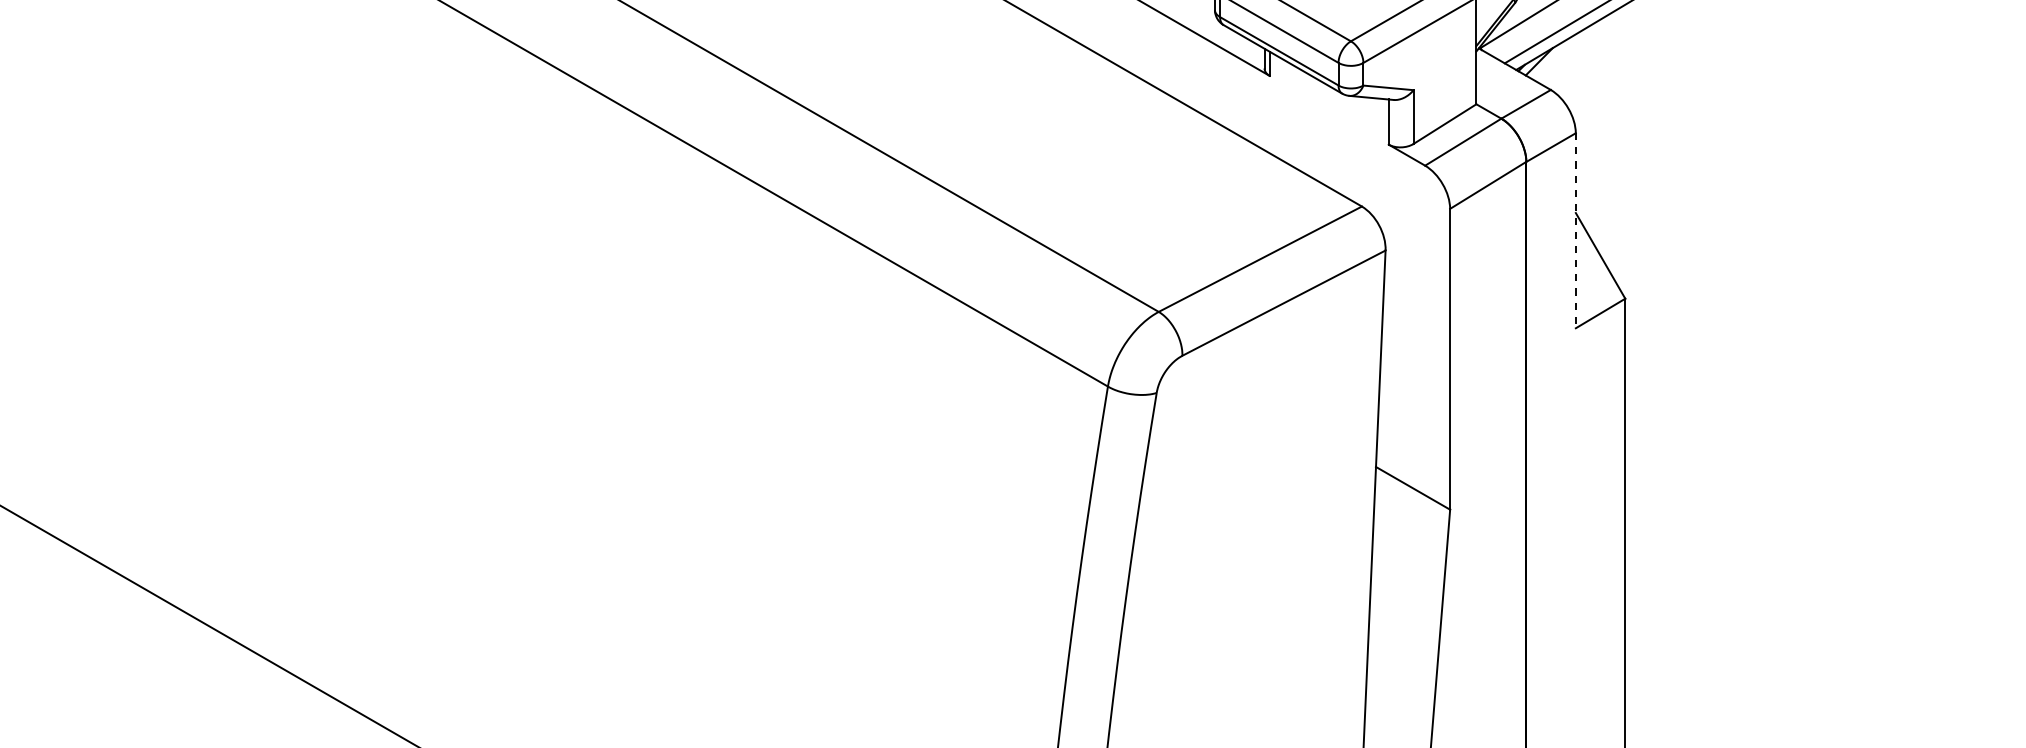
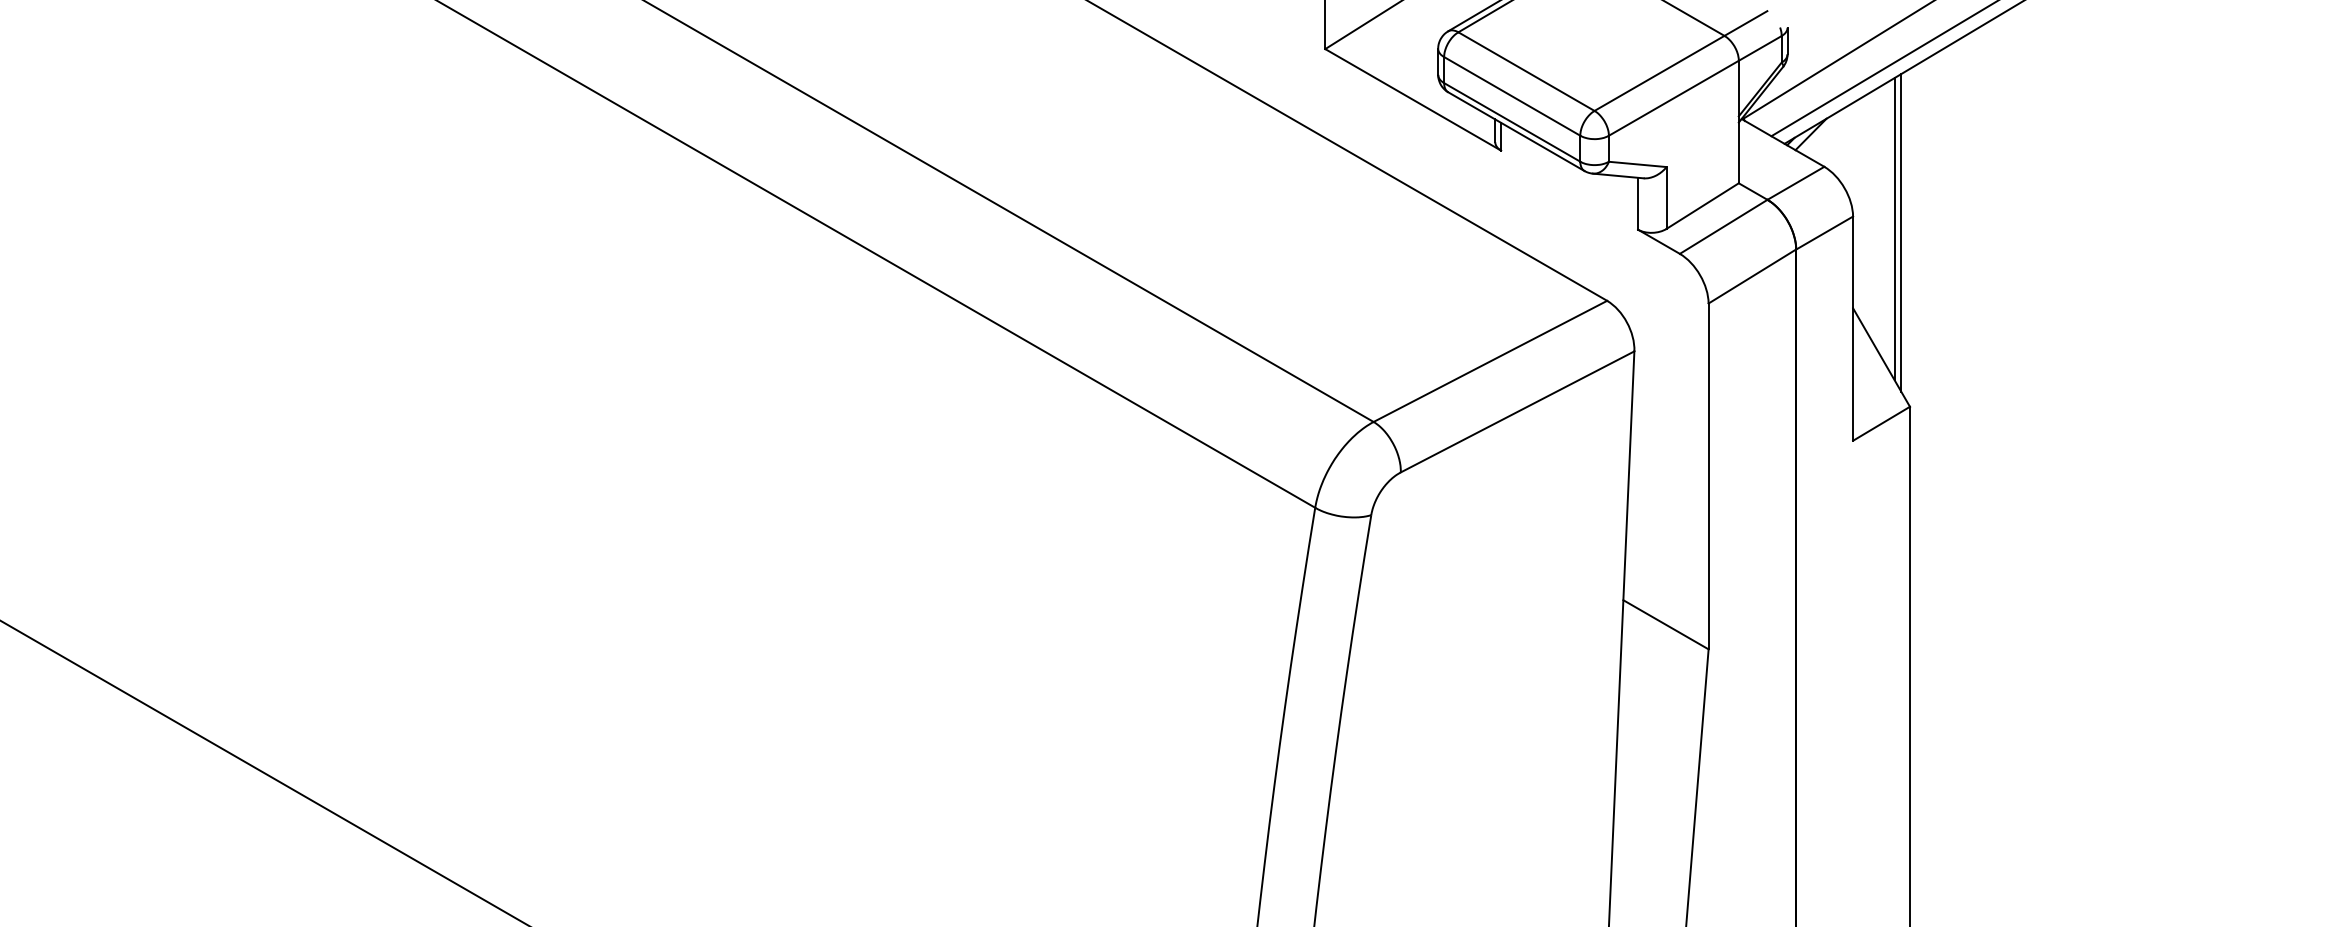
line: (1611, 144) -> (1894, 229), added
line: (1617, 147) -> (1901, 232), added
line: (1576, 231) -> (1853, 329), dashed -> solid

